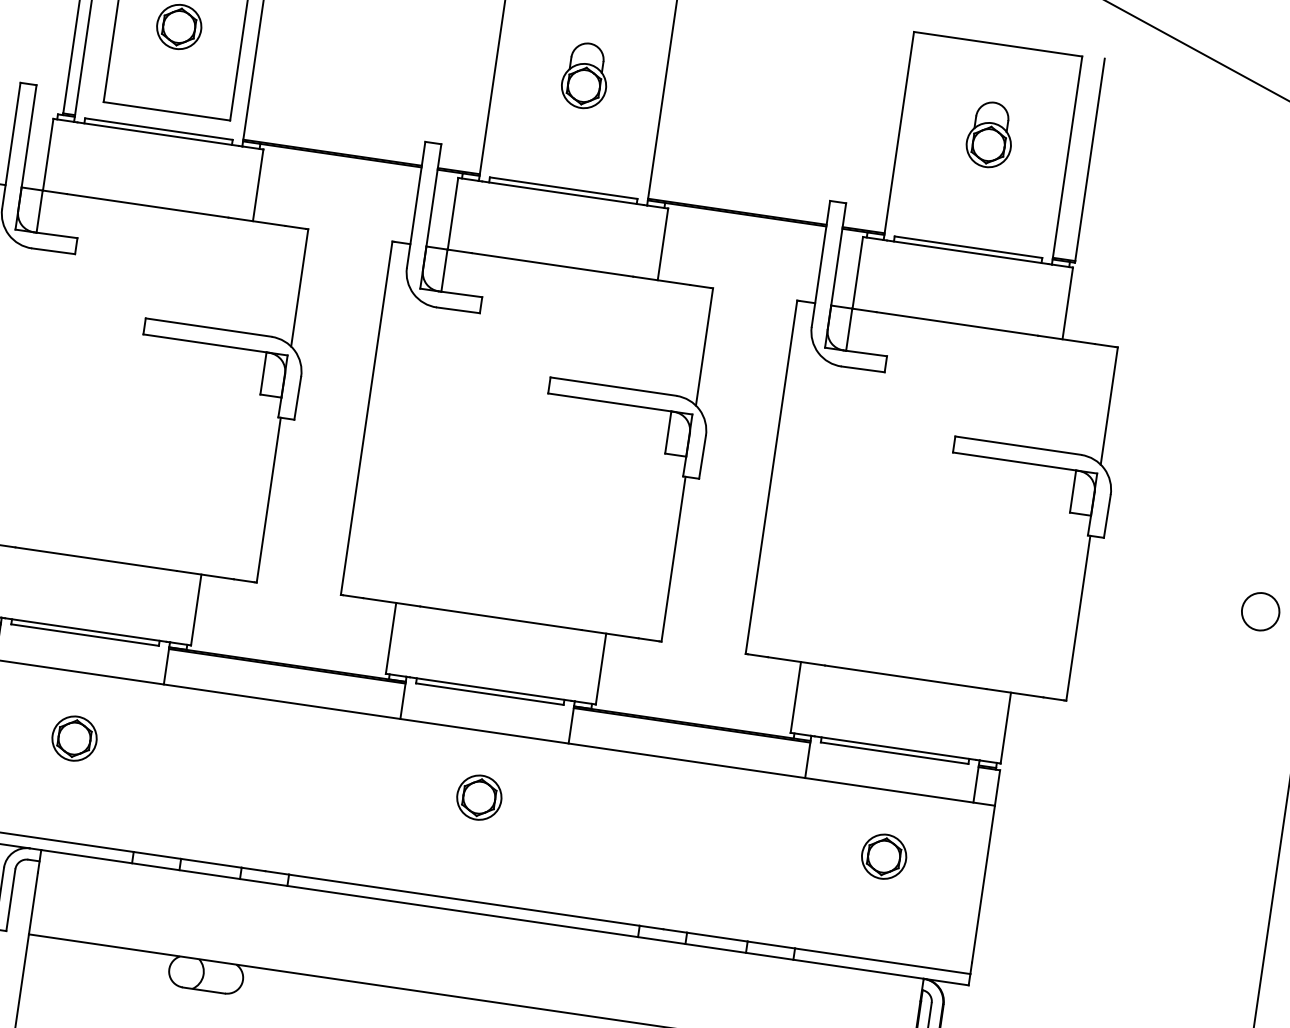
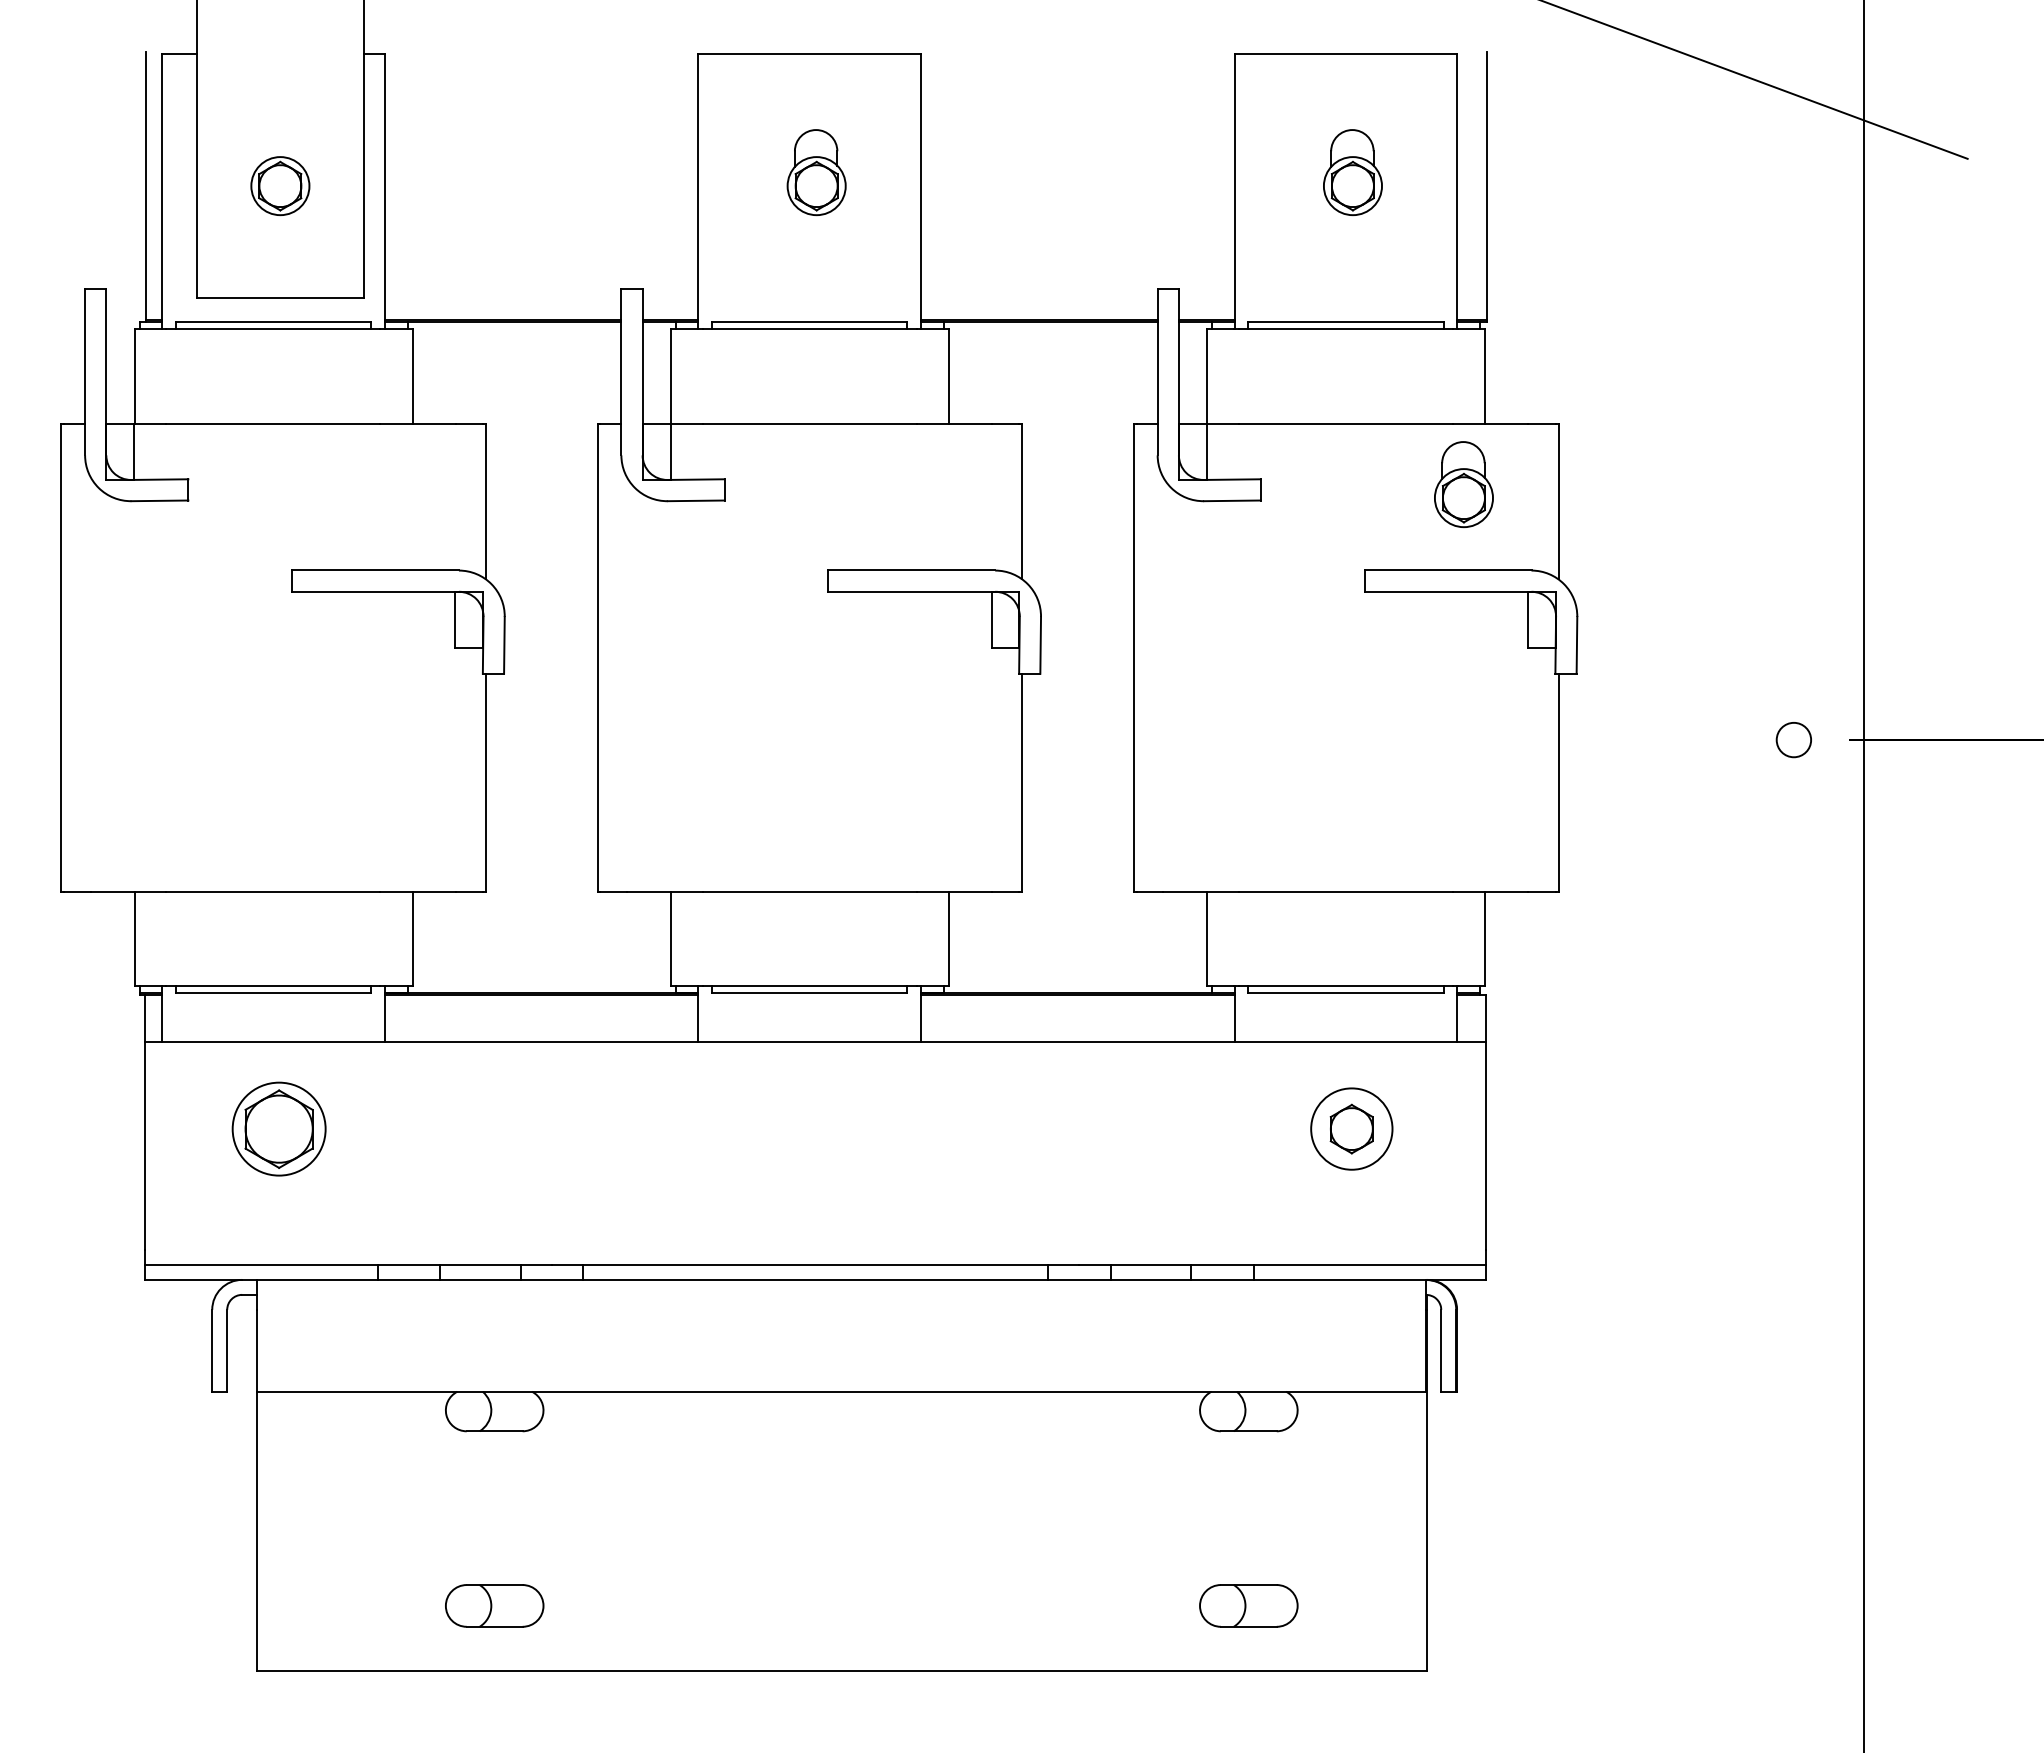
part: (1039, 382) -> (1463, 484), added
circle: (1260, 611) -> (1793, 739), size x0.7
part: (74, 738) -> (279, 1128), size x1.6
part: (479, 797) -> (815, 1128), removed
circle: (883, 857) -> (1351, 1129), size x1.4

